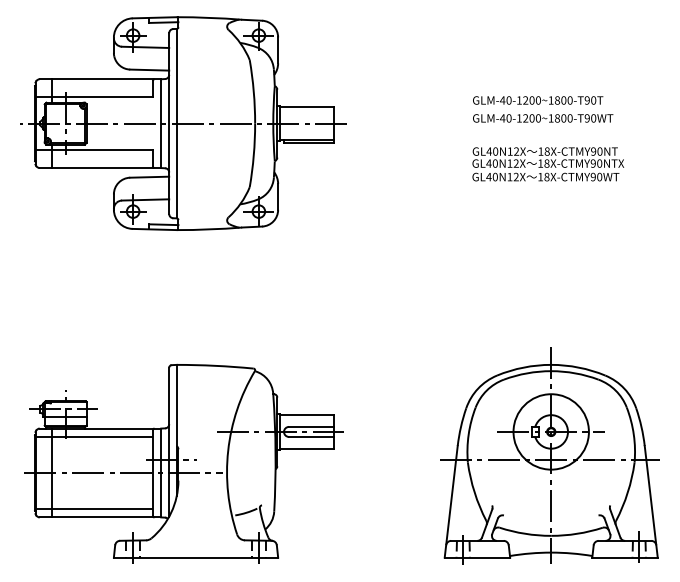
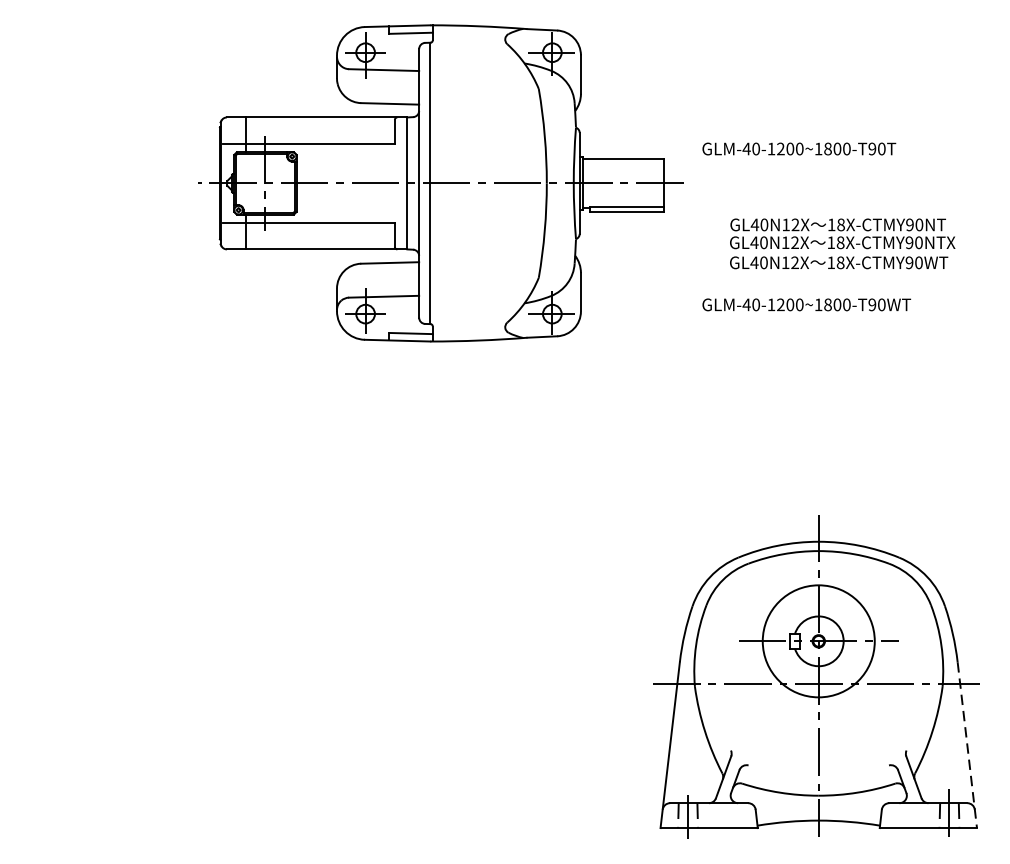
text: (543, 118) -> (807, 304), moved
part: (183, 123) -> (440, 183), moved
text: (548, 164) -> (842, 244), moved
part: (183, 463) -> (272, 688), removed
line: (651, 502) -> (967, 746), solid -> dashed

